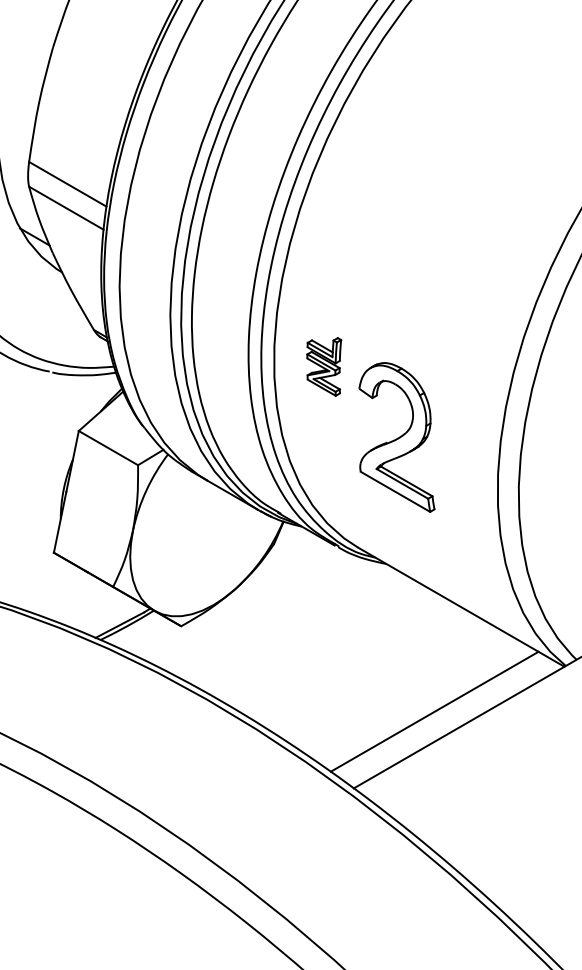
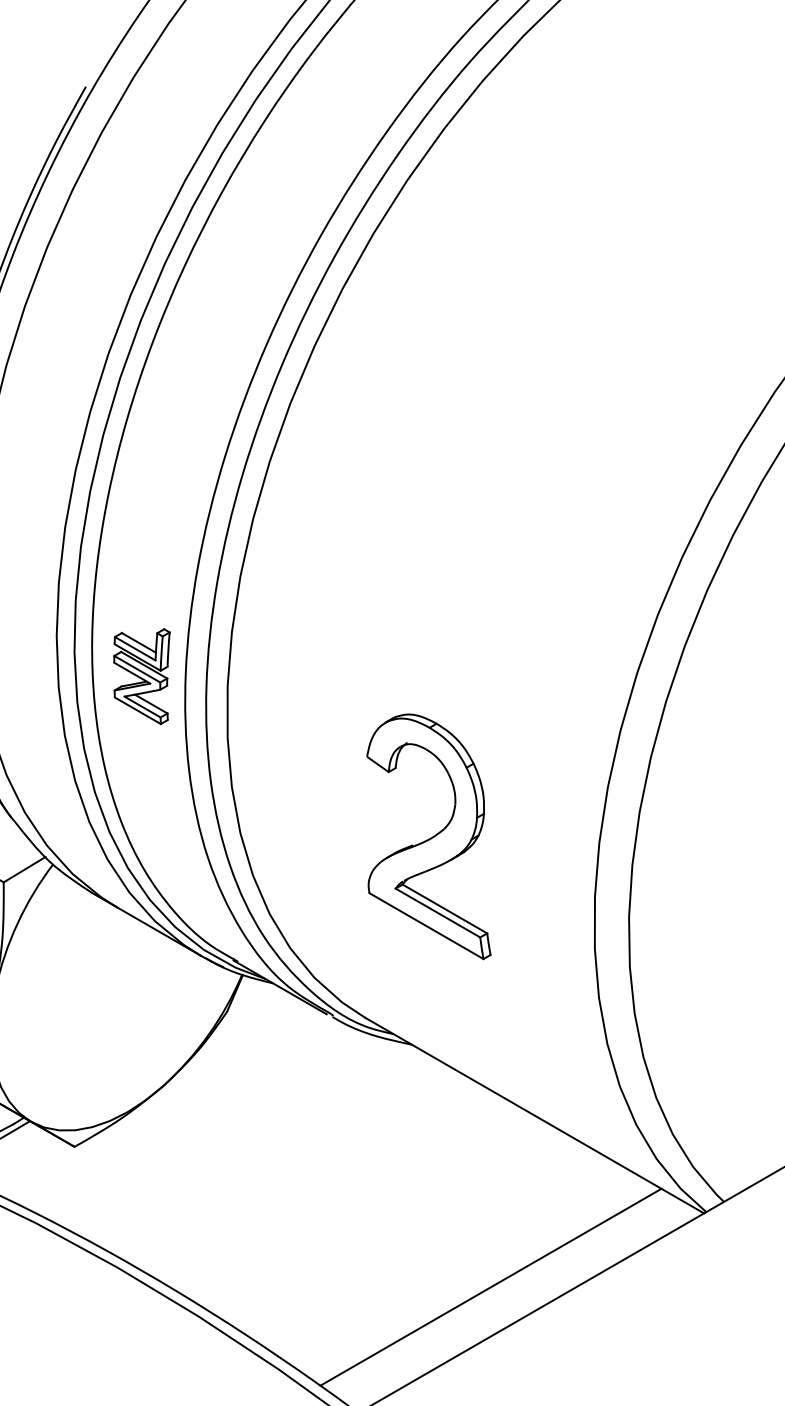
part: (324, 366) -> (142, 675), moved

